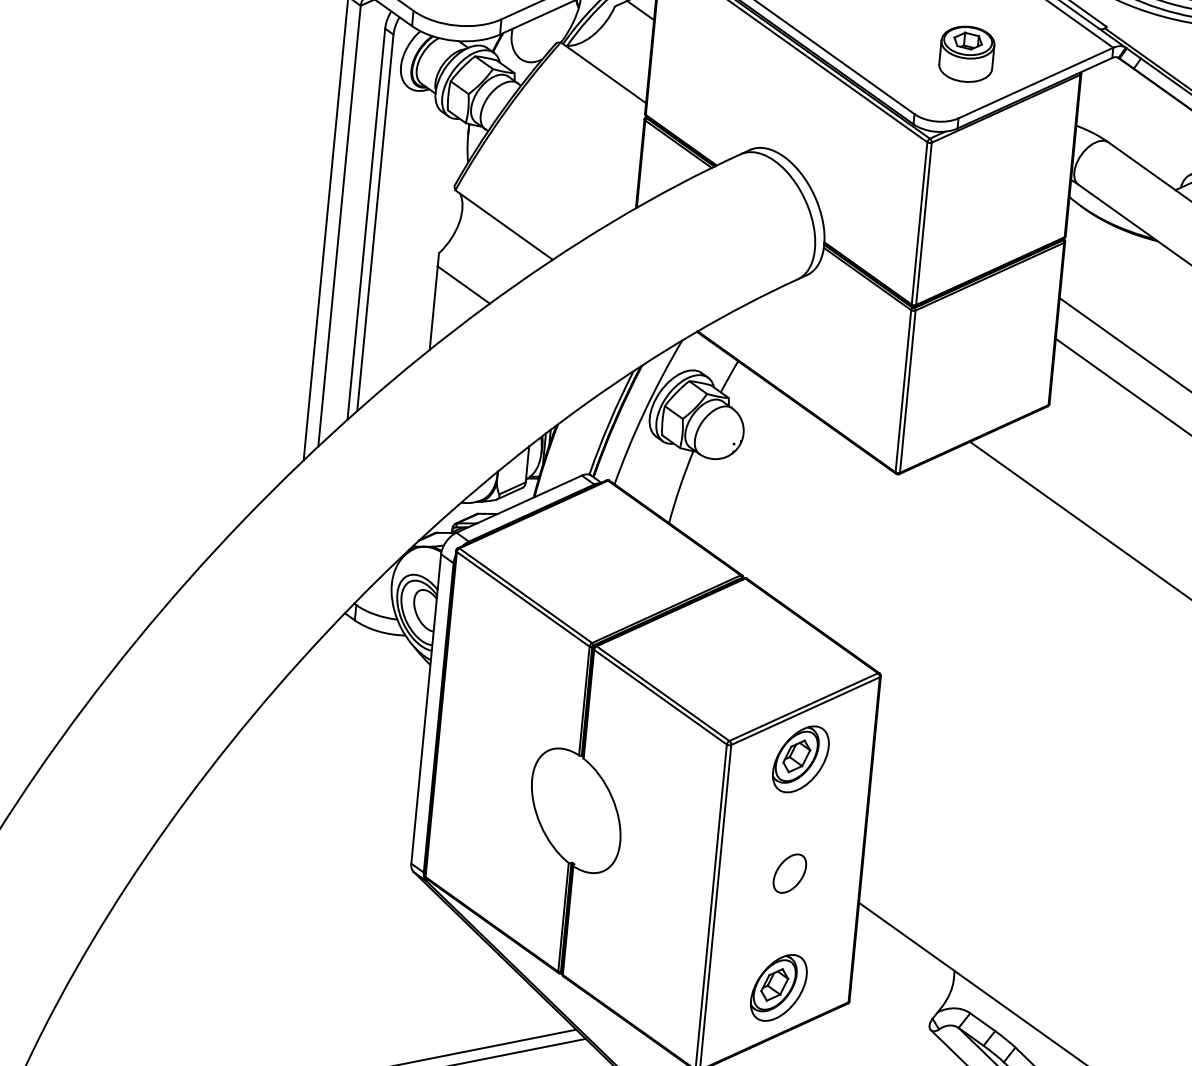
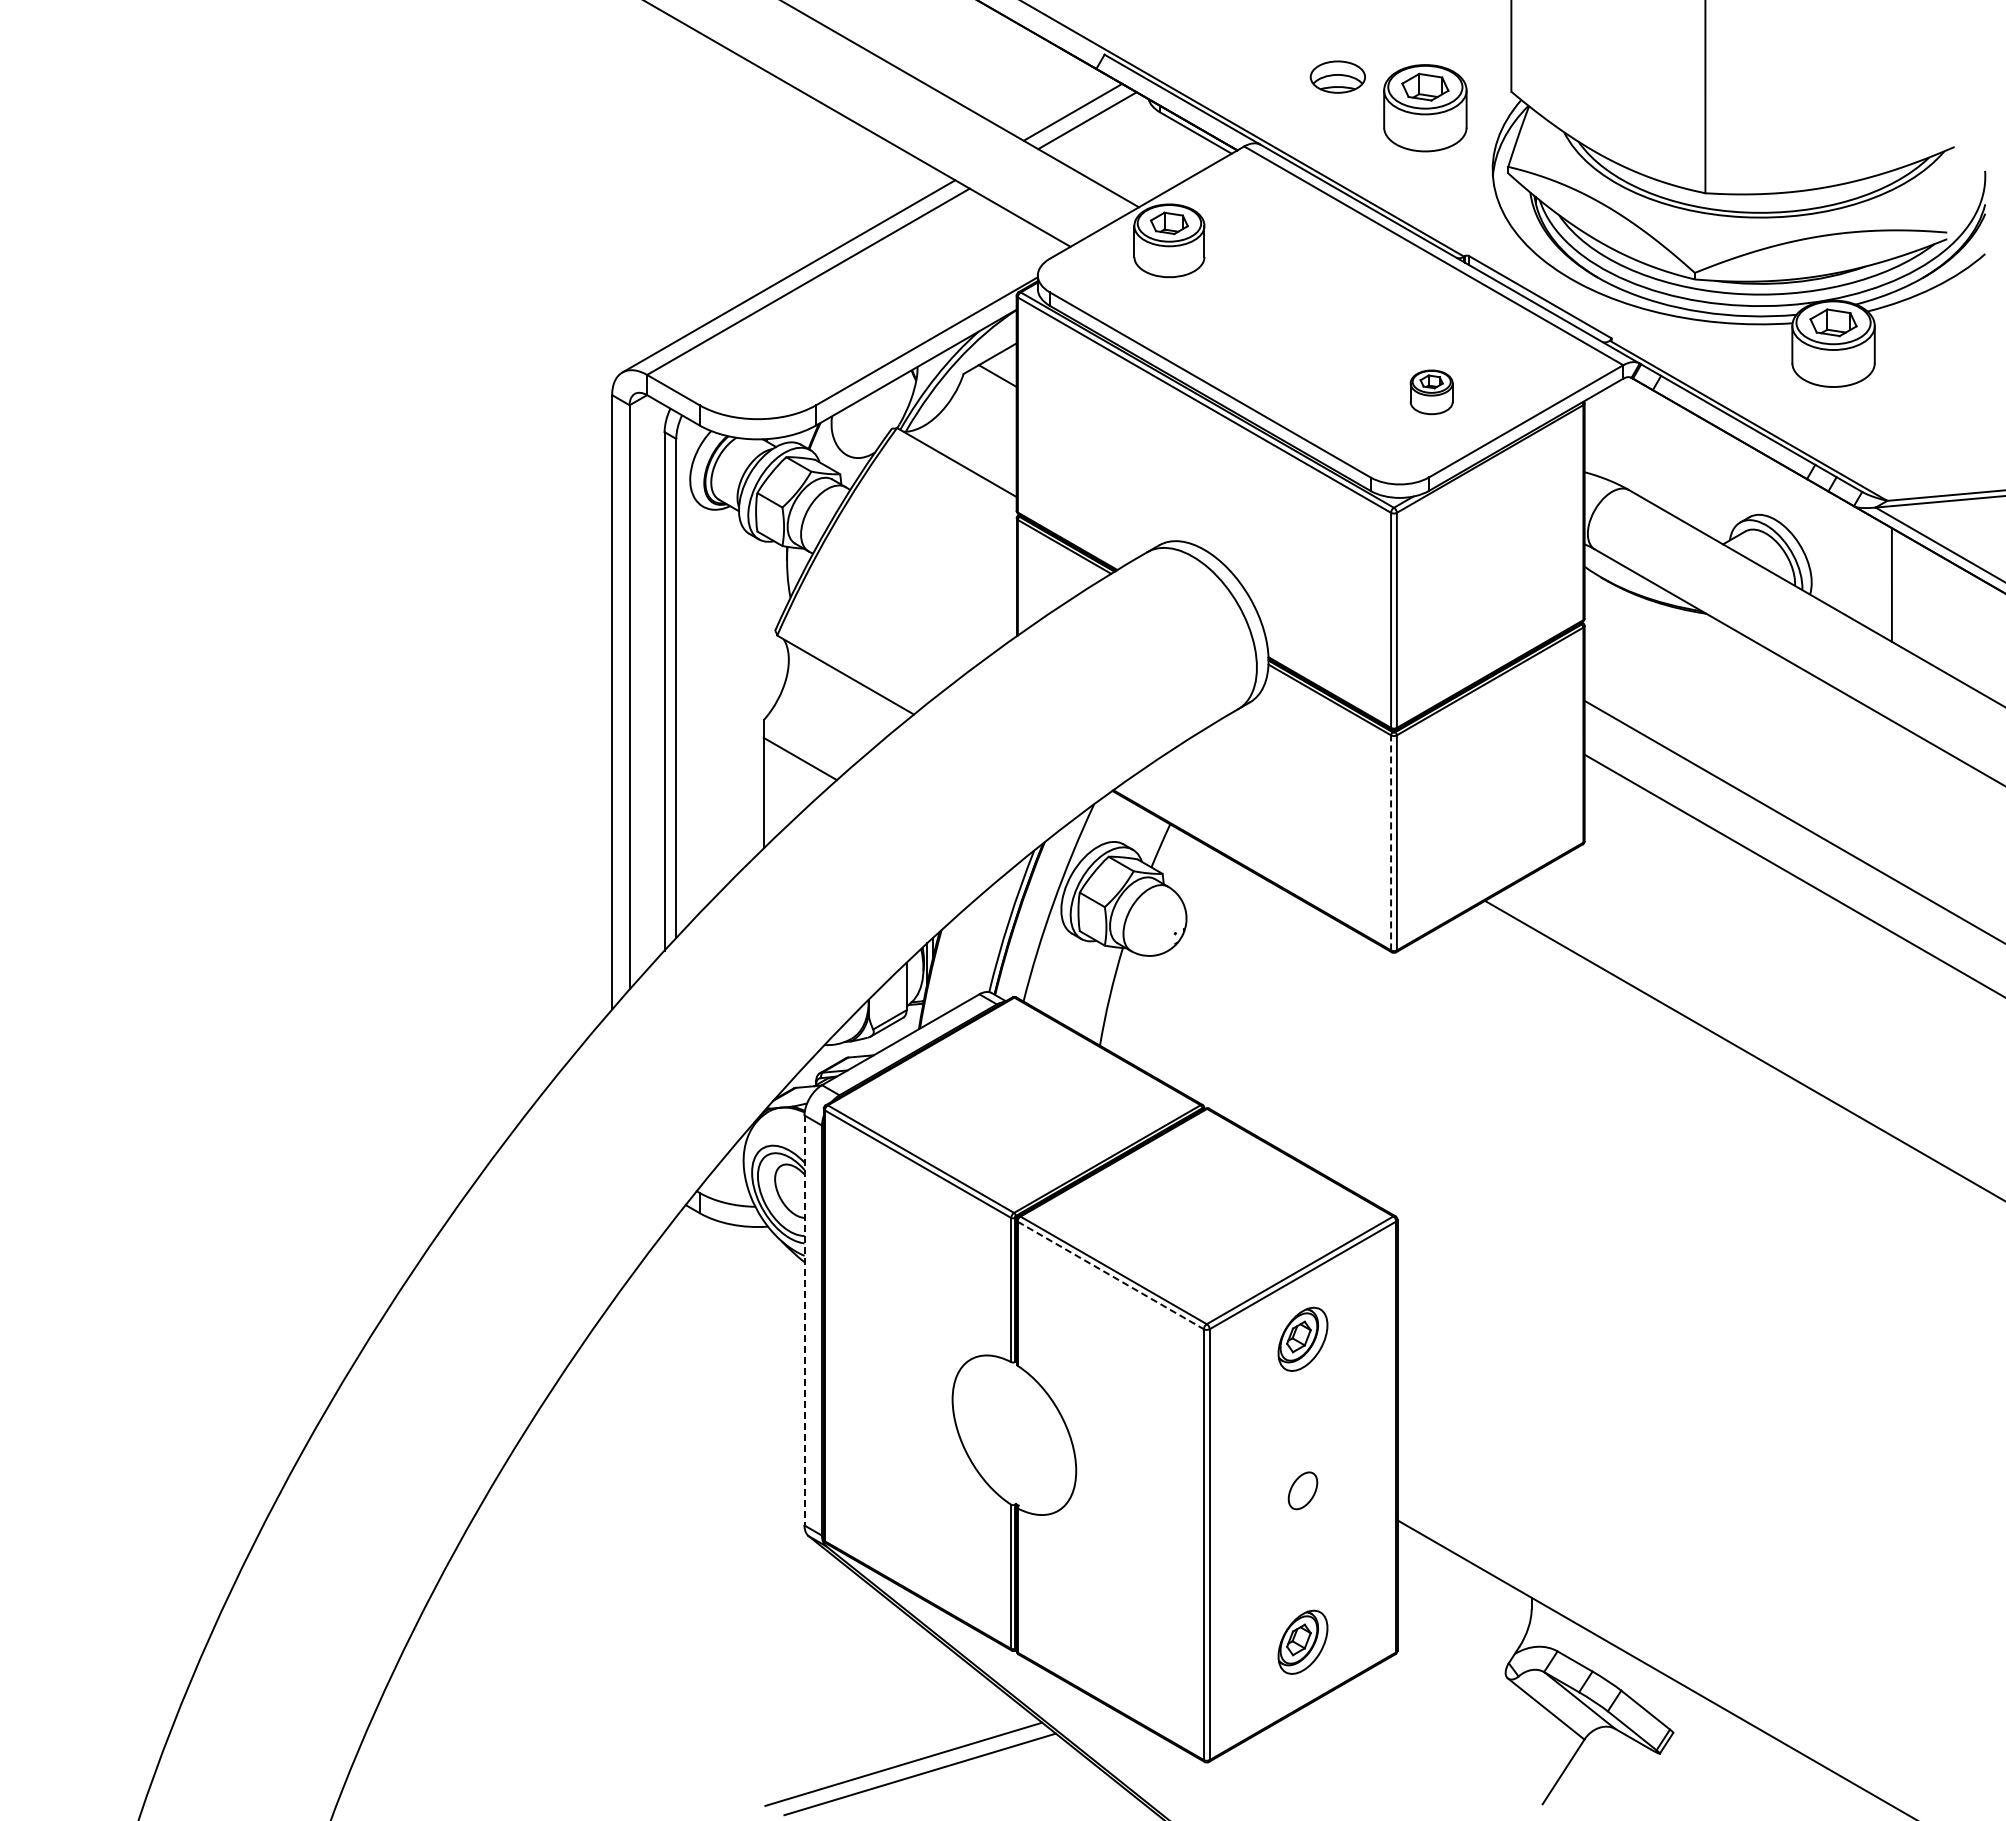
part: (966, 54) -> (1431, 392), size x0.6
line: (903, 391) -> (1391, 842), solid -> dashed
line: (660, 697) -> (1110, 1275), solid -> dashed
line: (426, 709) -> (804, 1321), solid -> dashed
part: (800, 759) -> (1302, 1339), size x0.7
part: (789, 873) -> (1302, 1490), size x0.7
part: (778, 988) -> (1302, 1642), size x0.7

